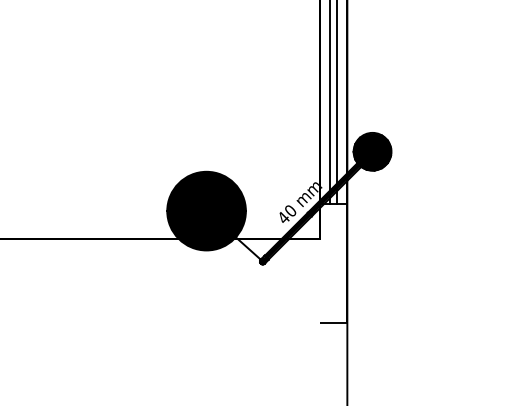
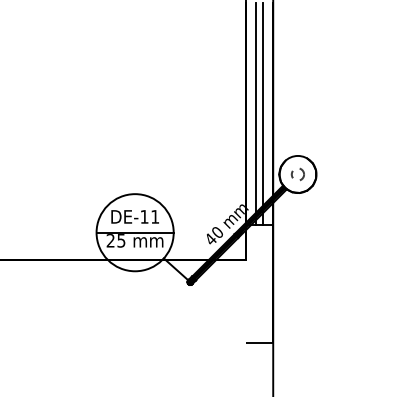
fill: (372, 151) -> (297, 174), removed
fill: (206, 210) -> (135, 232), removed

